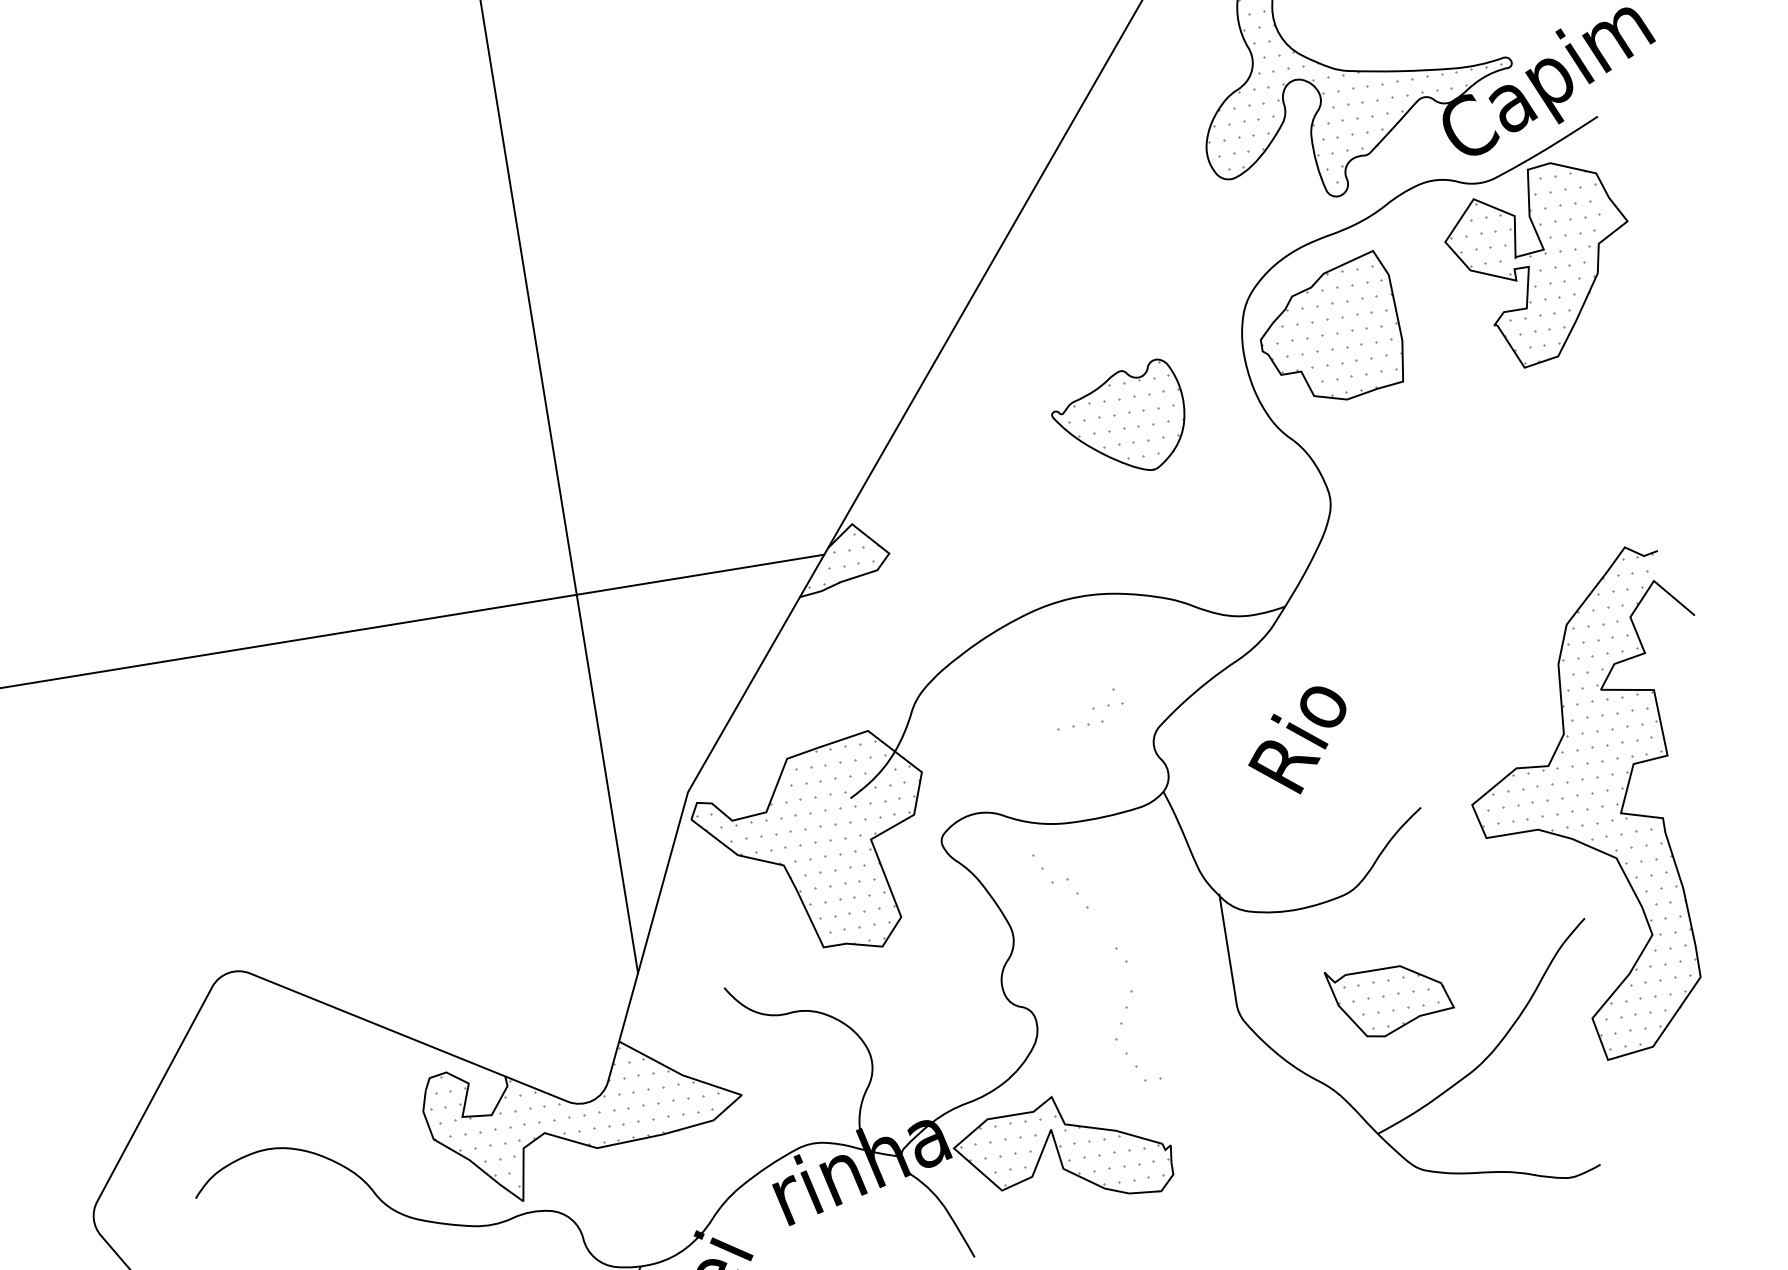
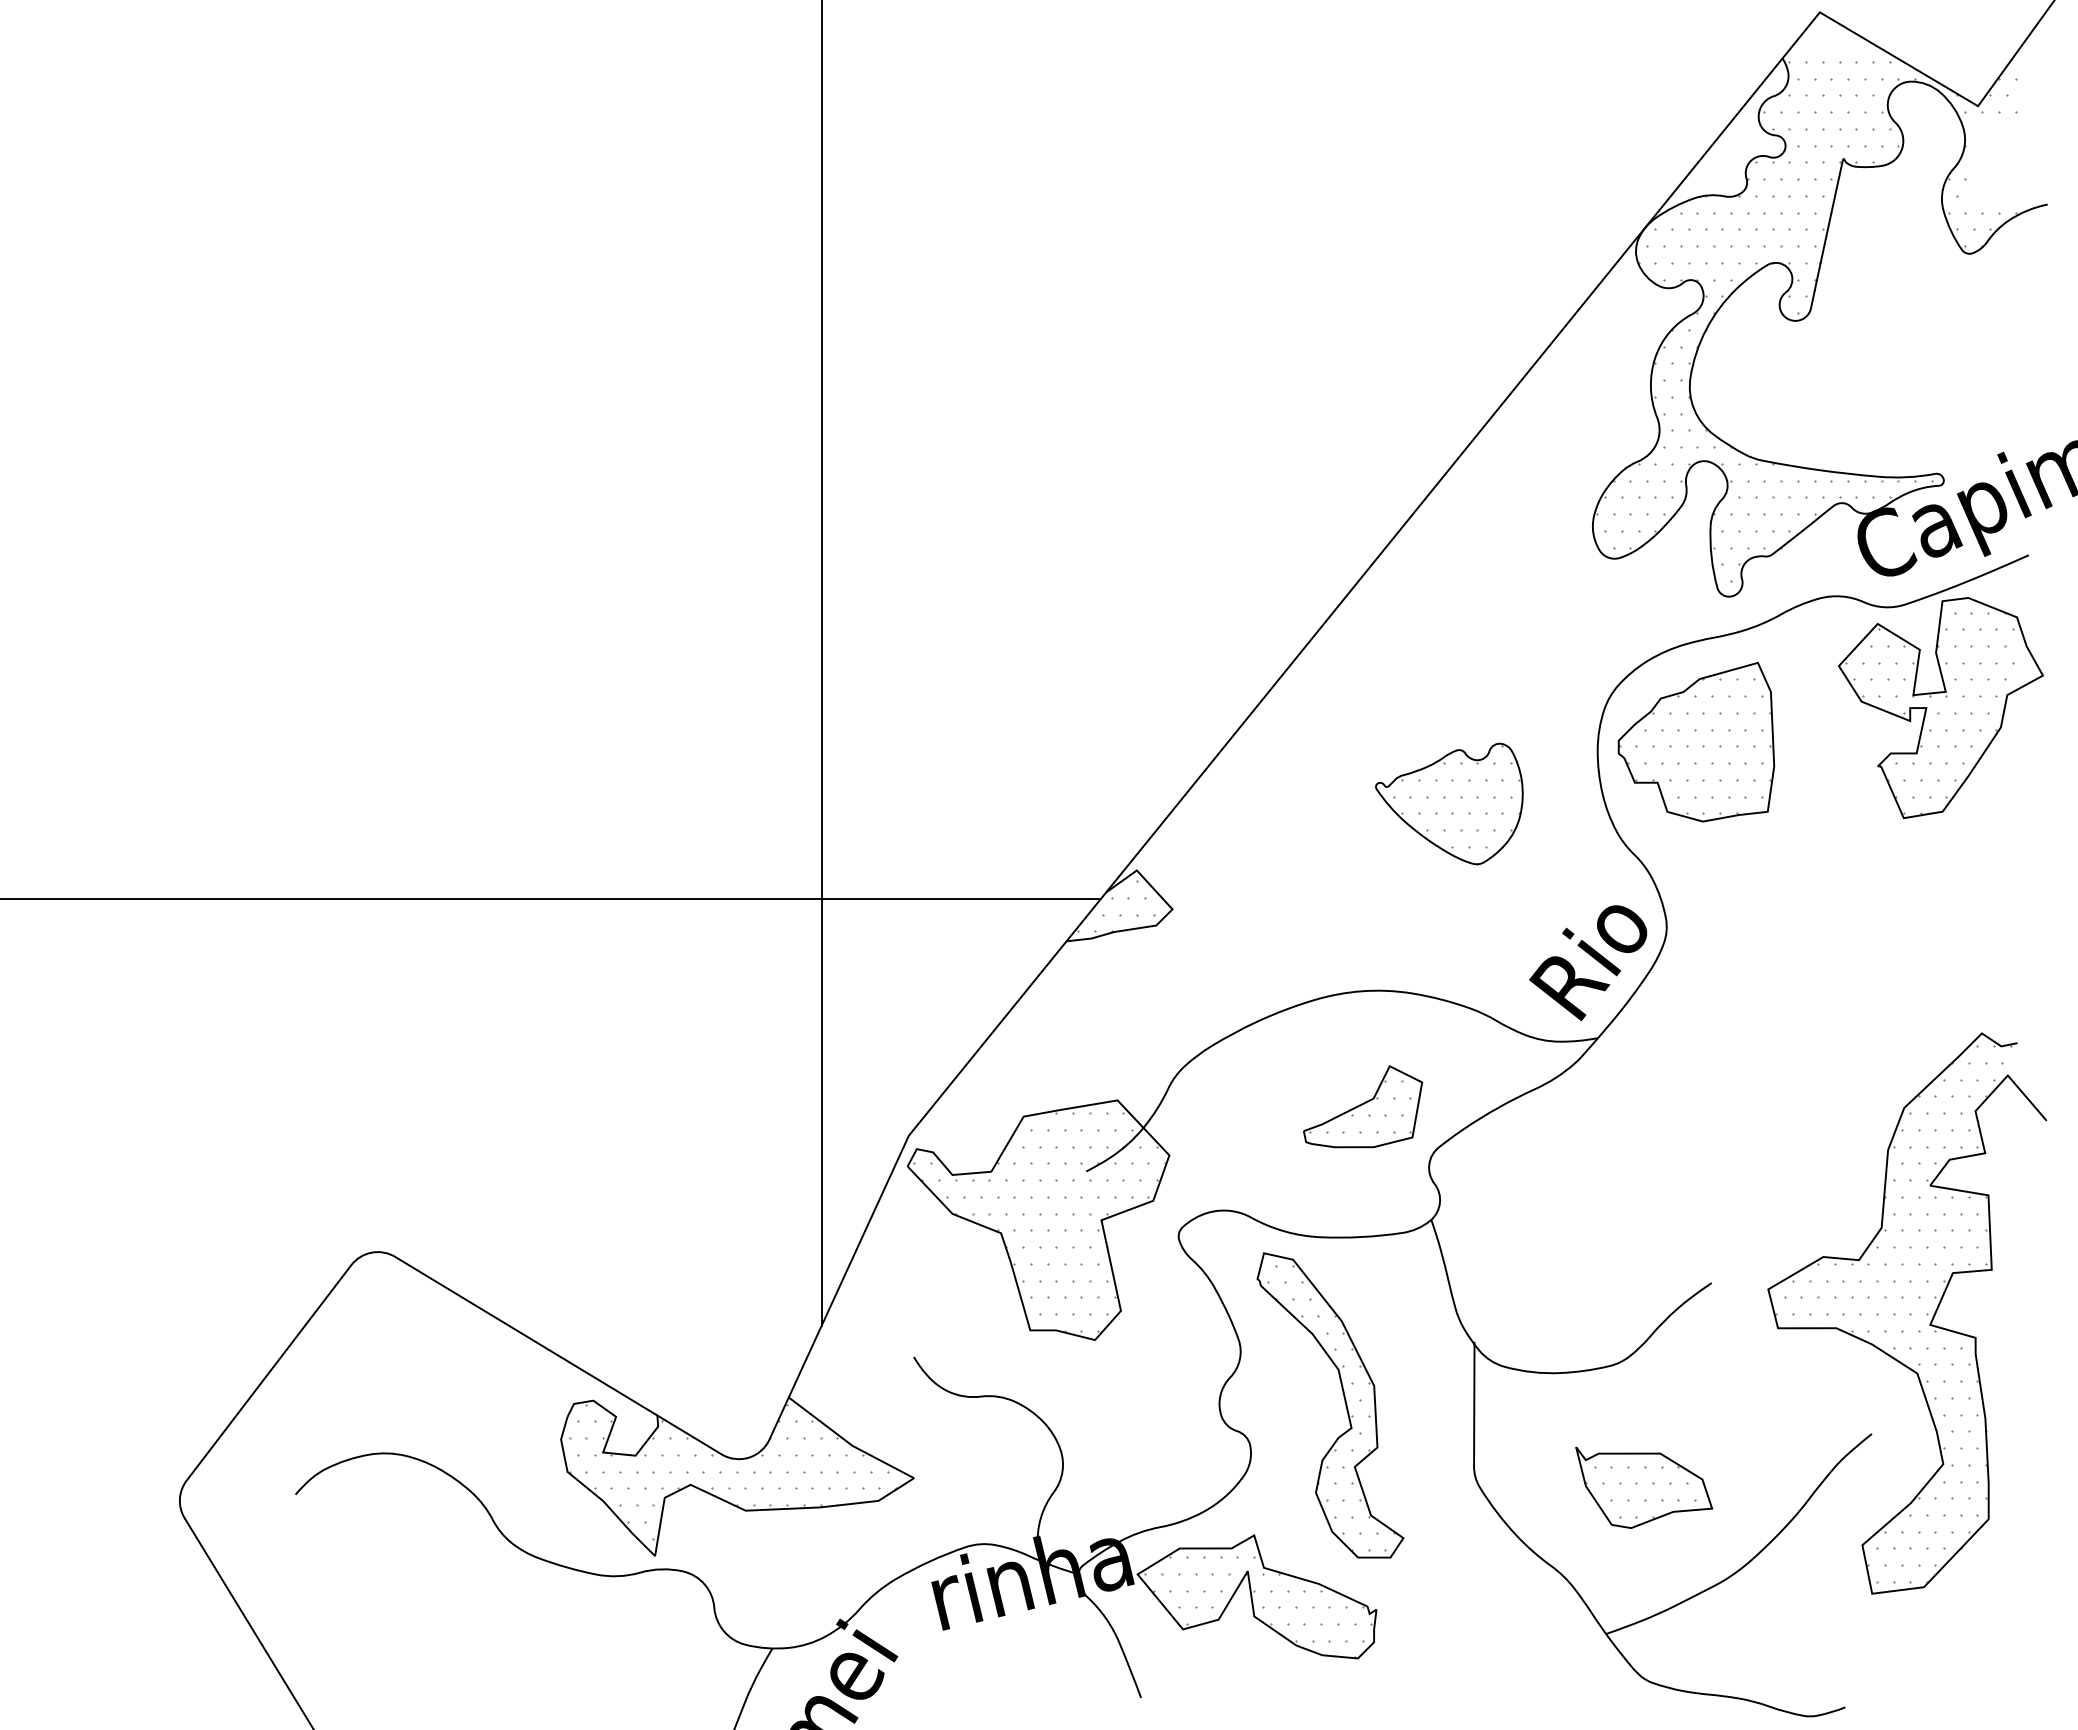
part: (1086, 700) -> (1363, 1106), added
text: (1298, 742) -> (1588, 963), moved
part: (1112, 966) -> (1344, 1402), added

